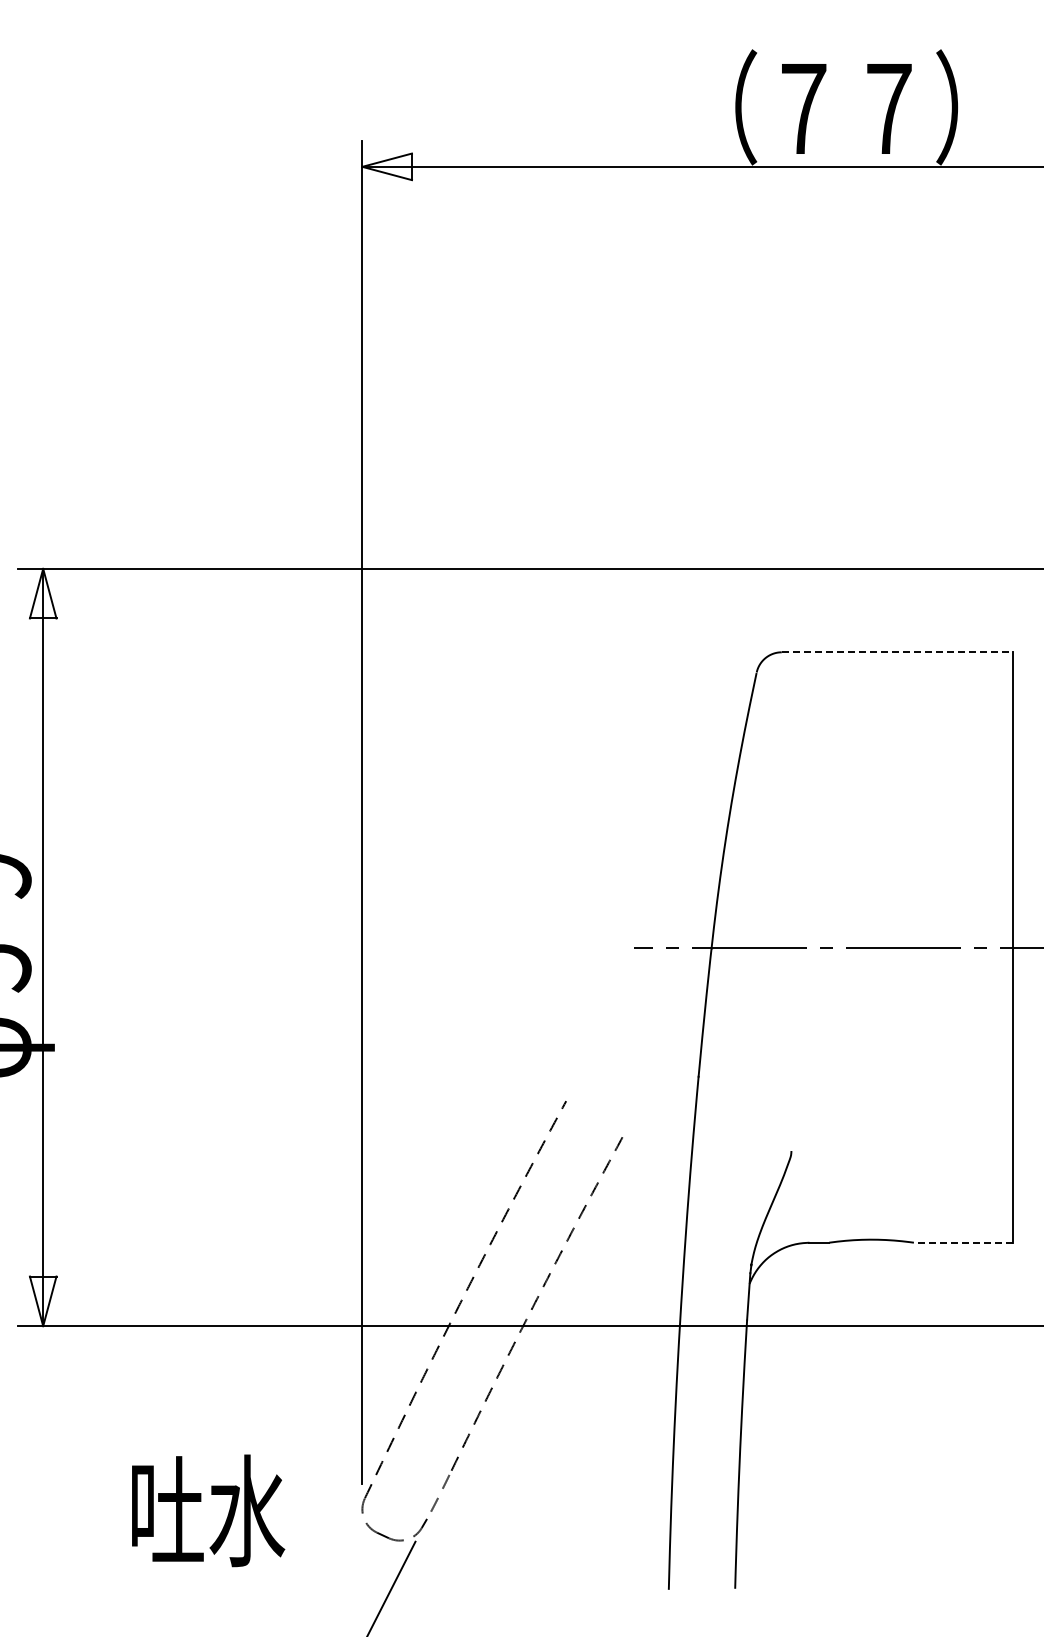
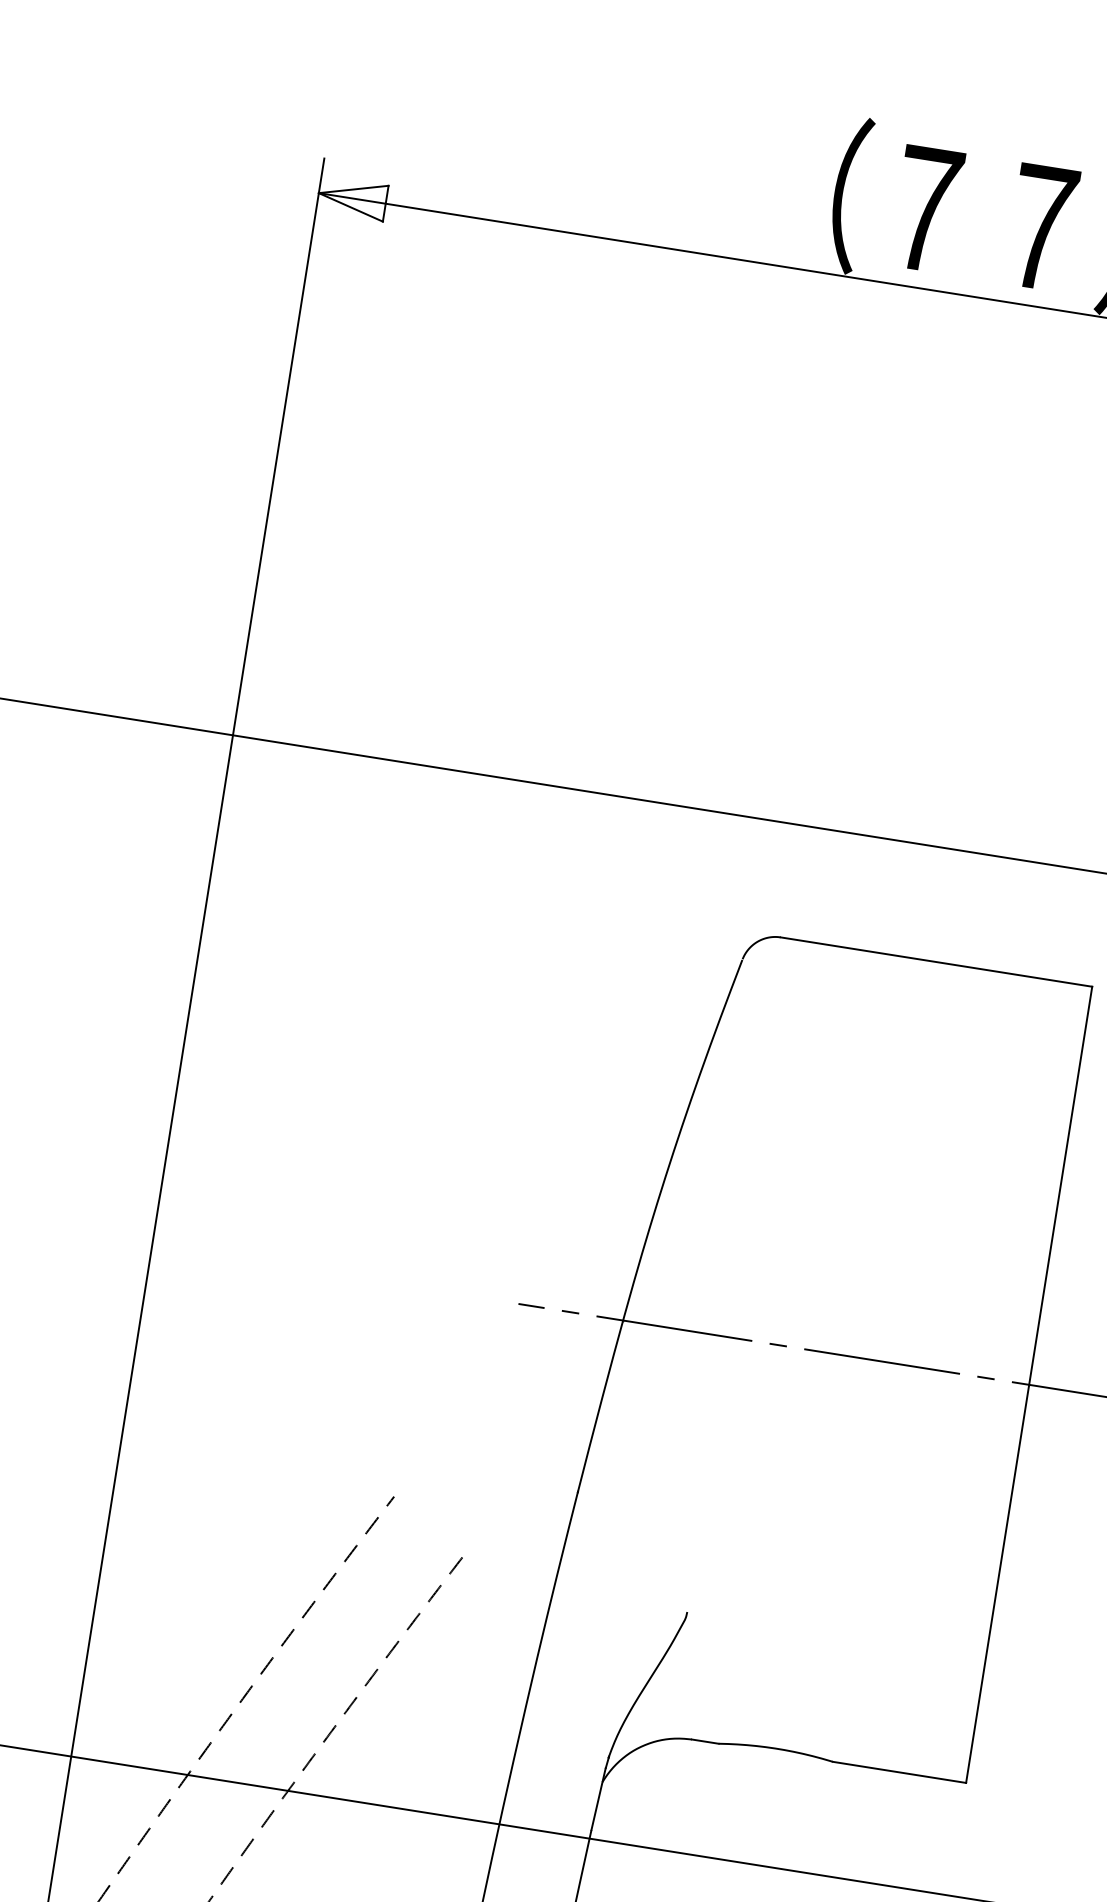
line: (897, 652) -> (936, 962), dashed -> solid
line: (962, 1242) -> (898, 1771), dashed -> solid

